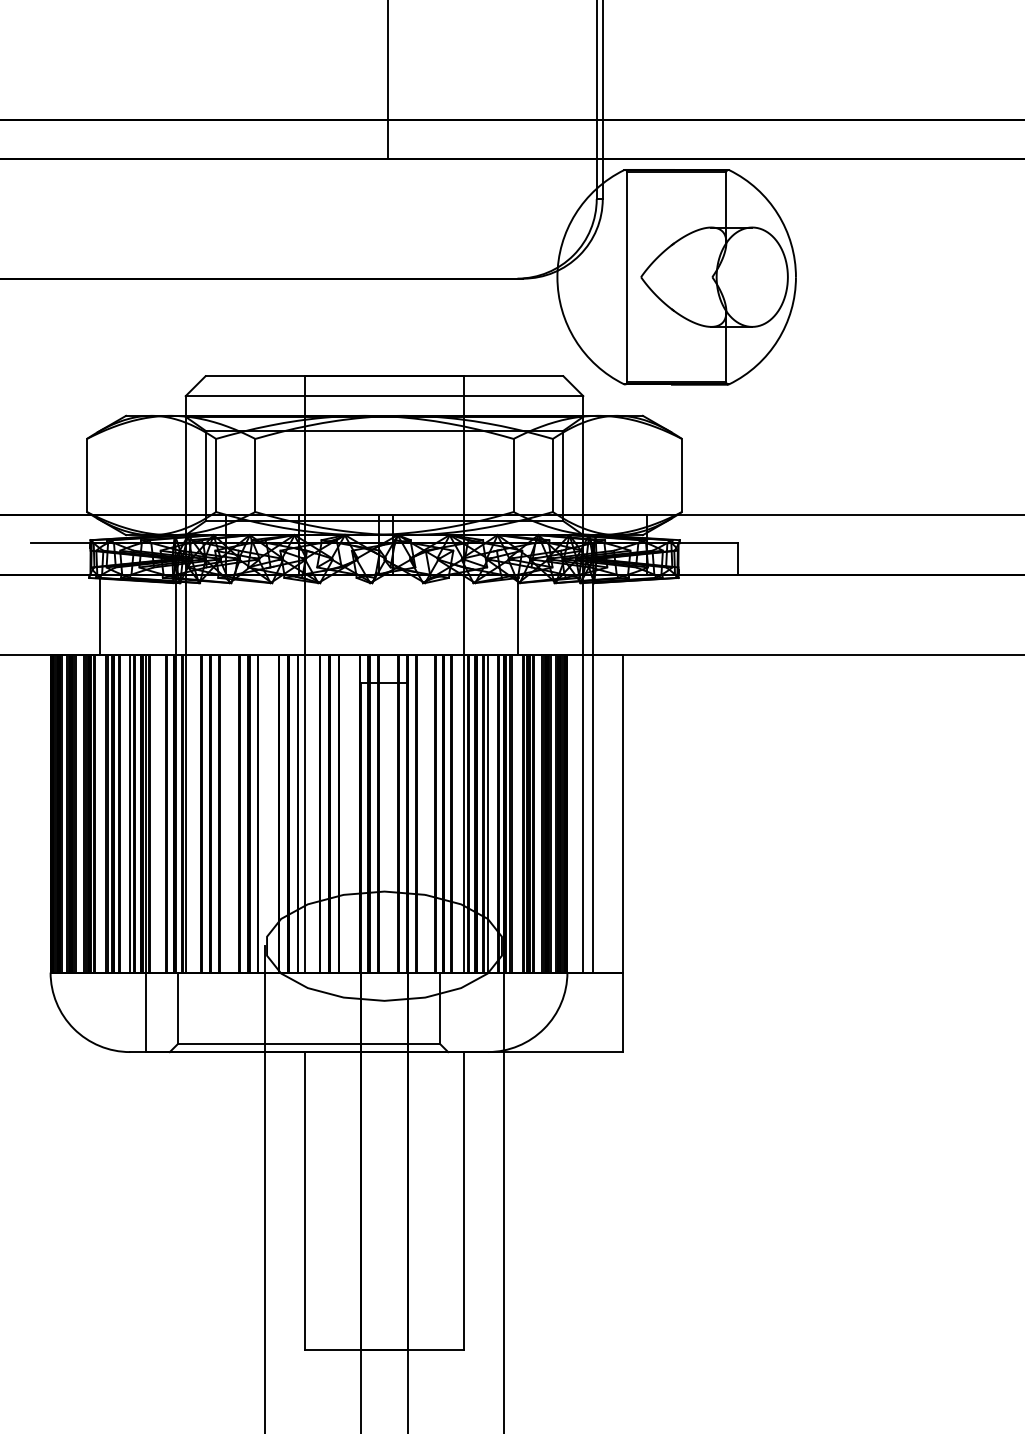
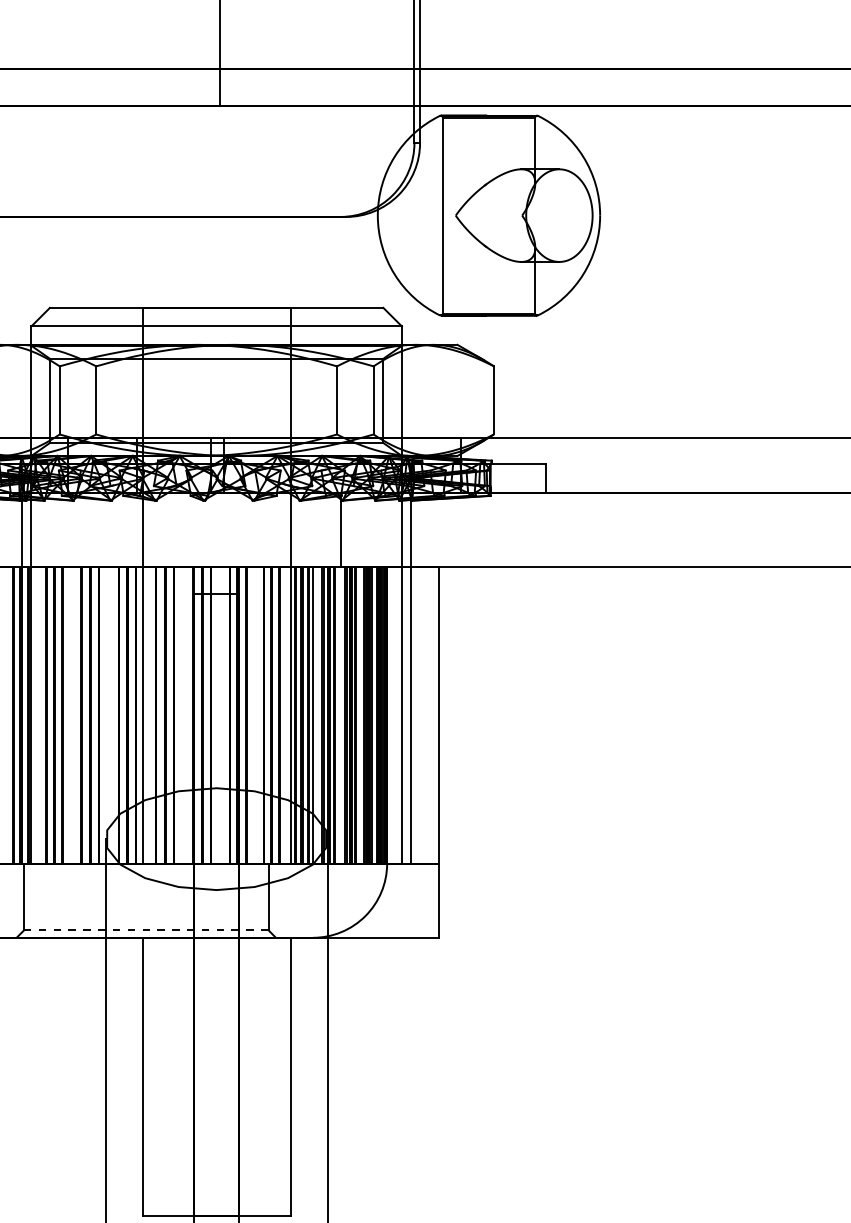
line: (308, 1044) -> (145, 930), solid -> dashed

